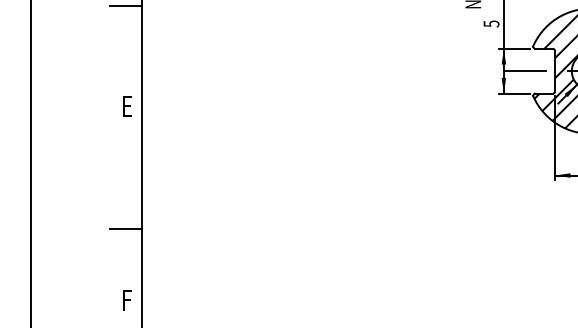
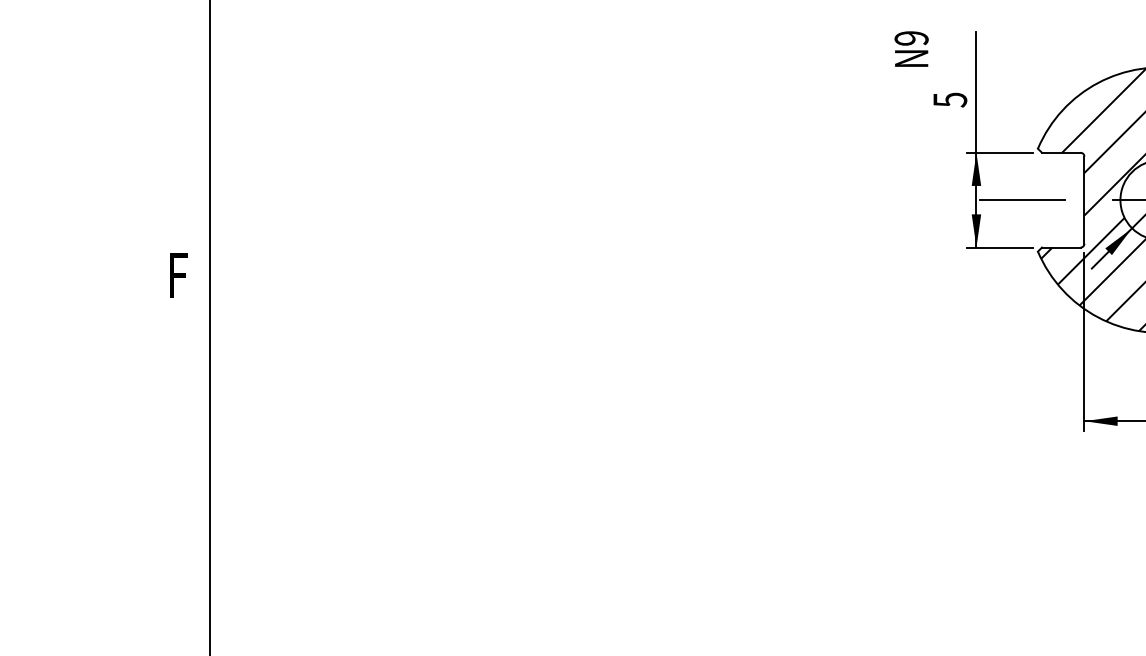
line: (125, 5) -> (174, 60), removed
text: (128, 110) -> (180, 283), E -> F
line: (125, 229) -> (174, 535), removed

